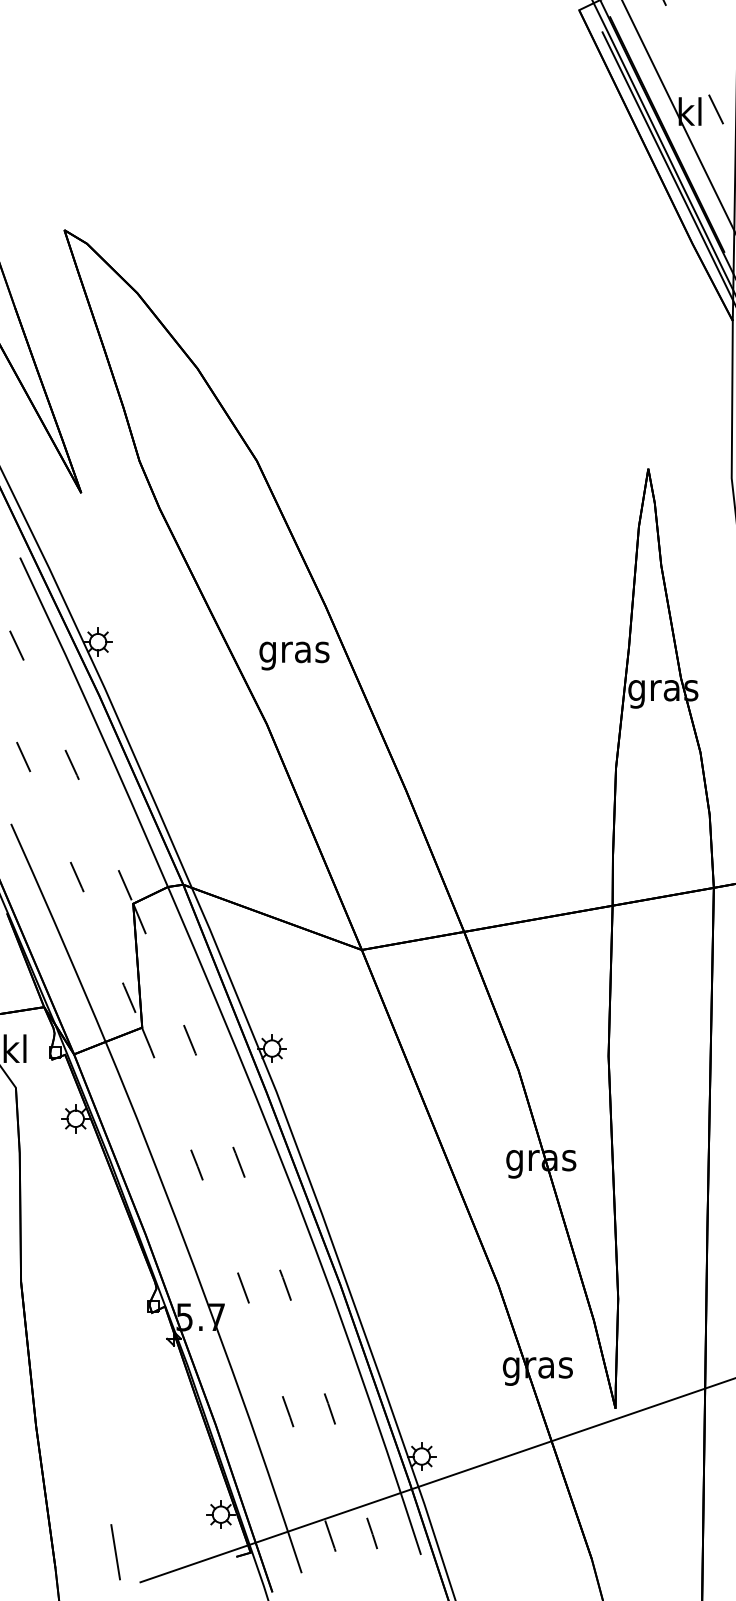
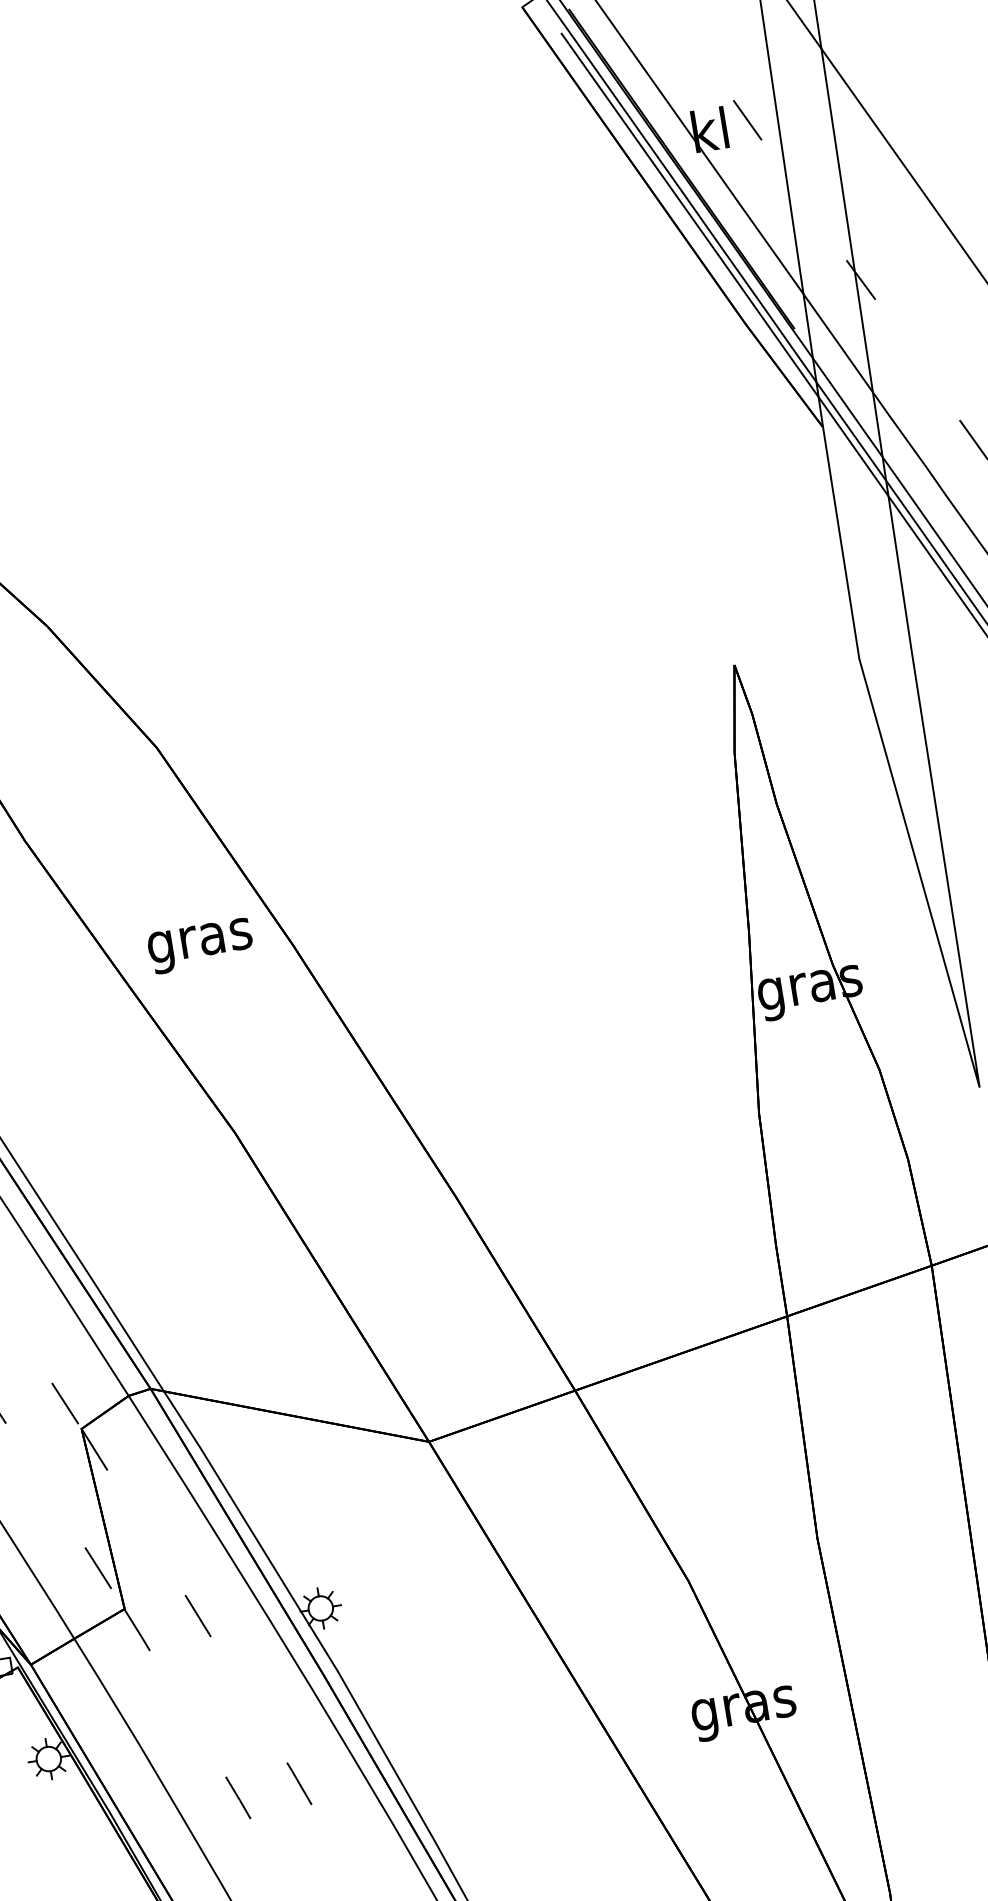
text: (294, 655) -> (200, 945), moved

